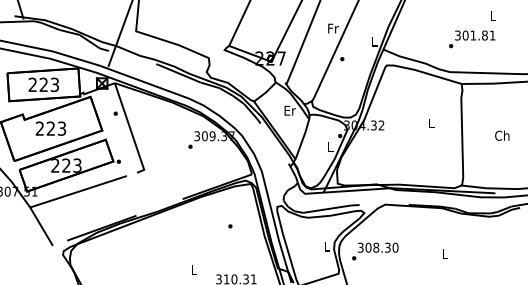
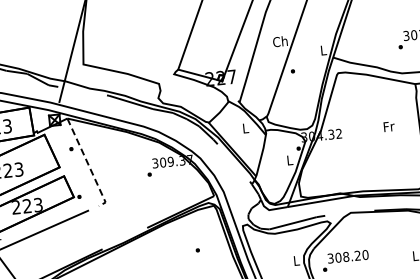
text: (332, 28) -> (280, 41), Fr -> Ch
text: (289, 110) -> (245, 128), Er -> L
text: (431, 123) -> (388, 126), L -> Fr
line: (131, 131) -> (89, 165), solid -> dashed
text: (387, 247) -> (357, 255), 308.30 -> 308.20

